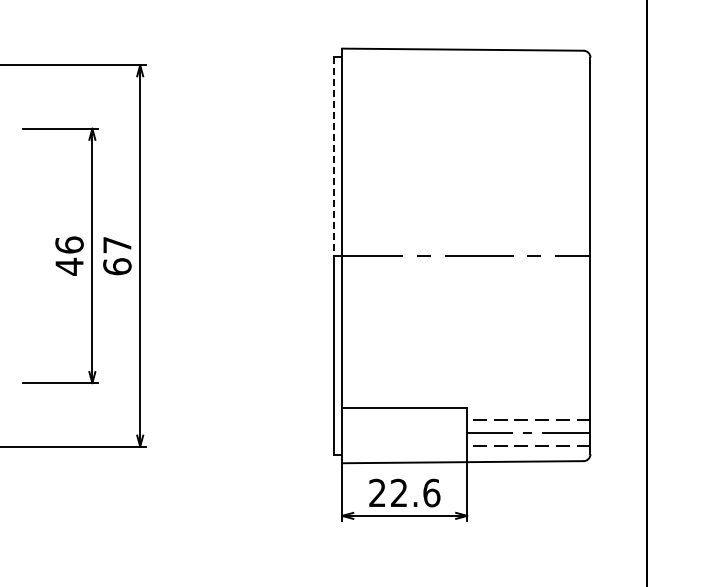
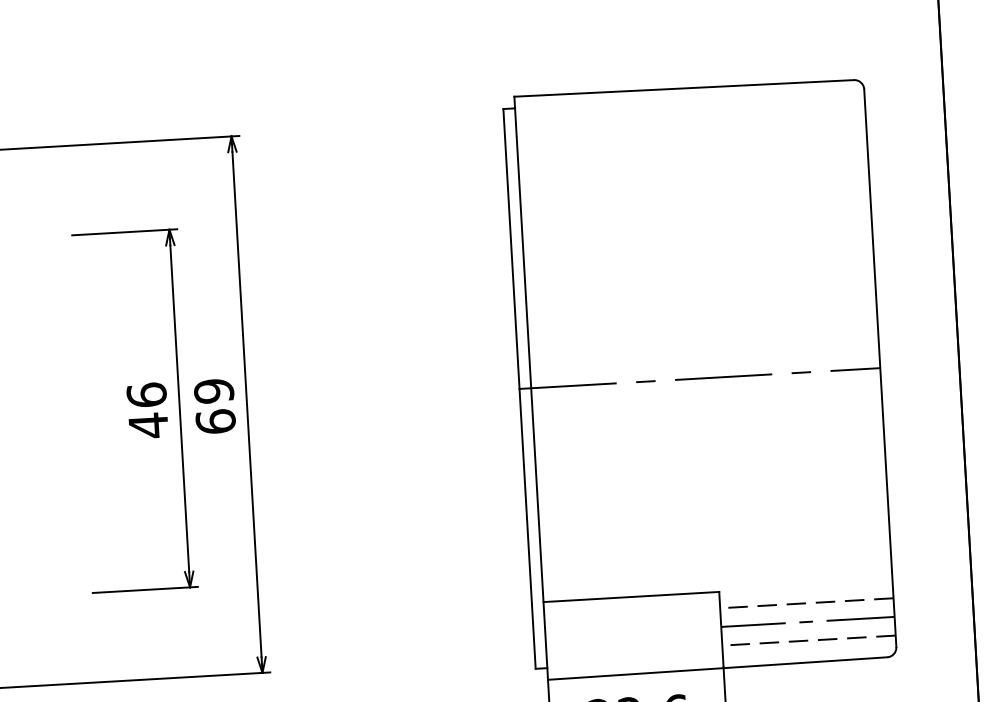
line: (333, 156) -> (510, 249), dashed -> solid
text: (117, 244) -> (214, 390), 67 -> 69

